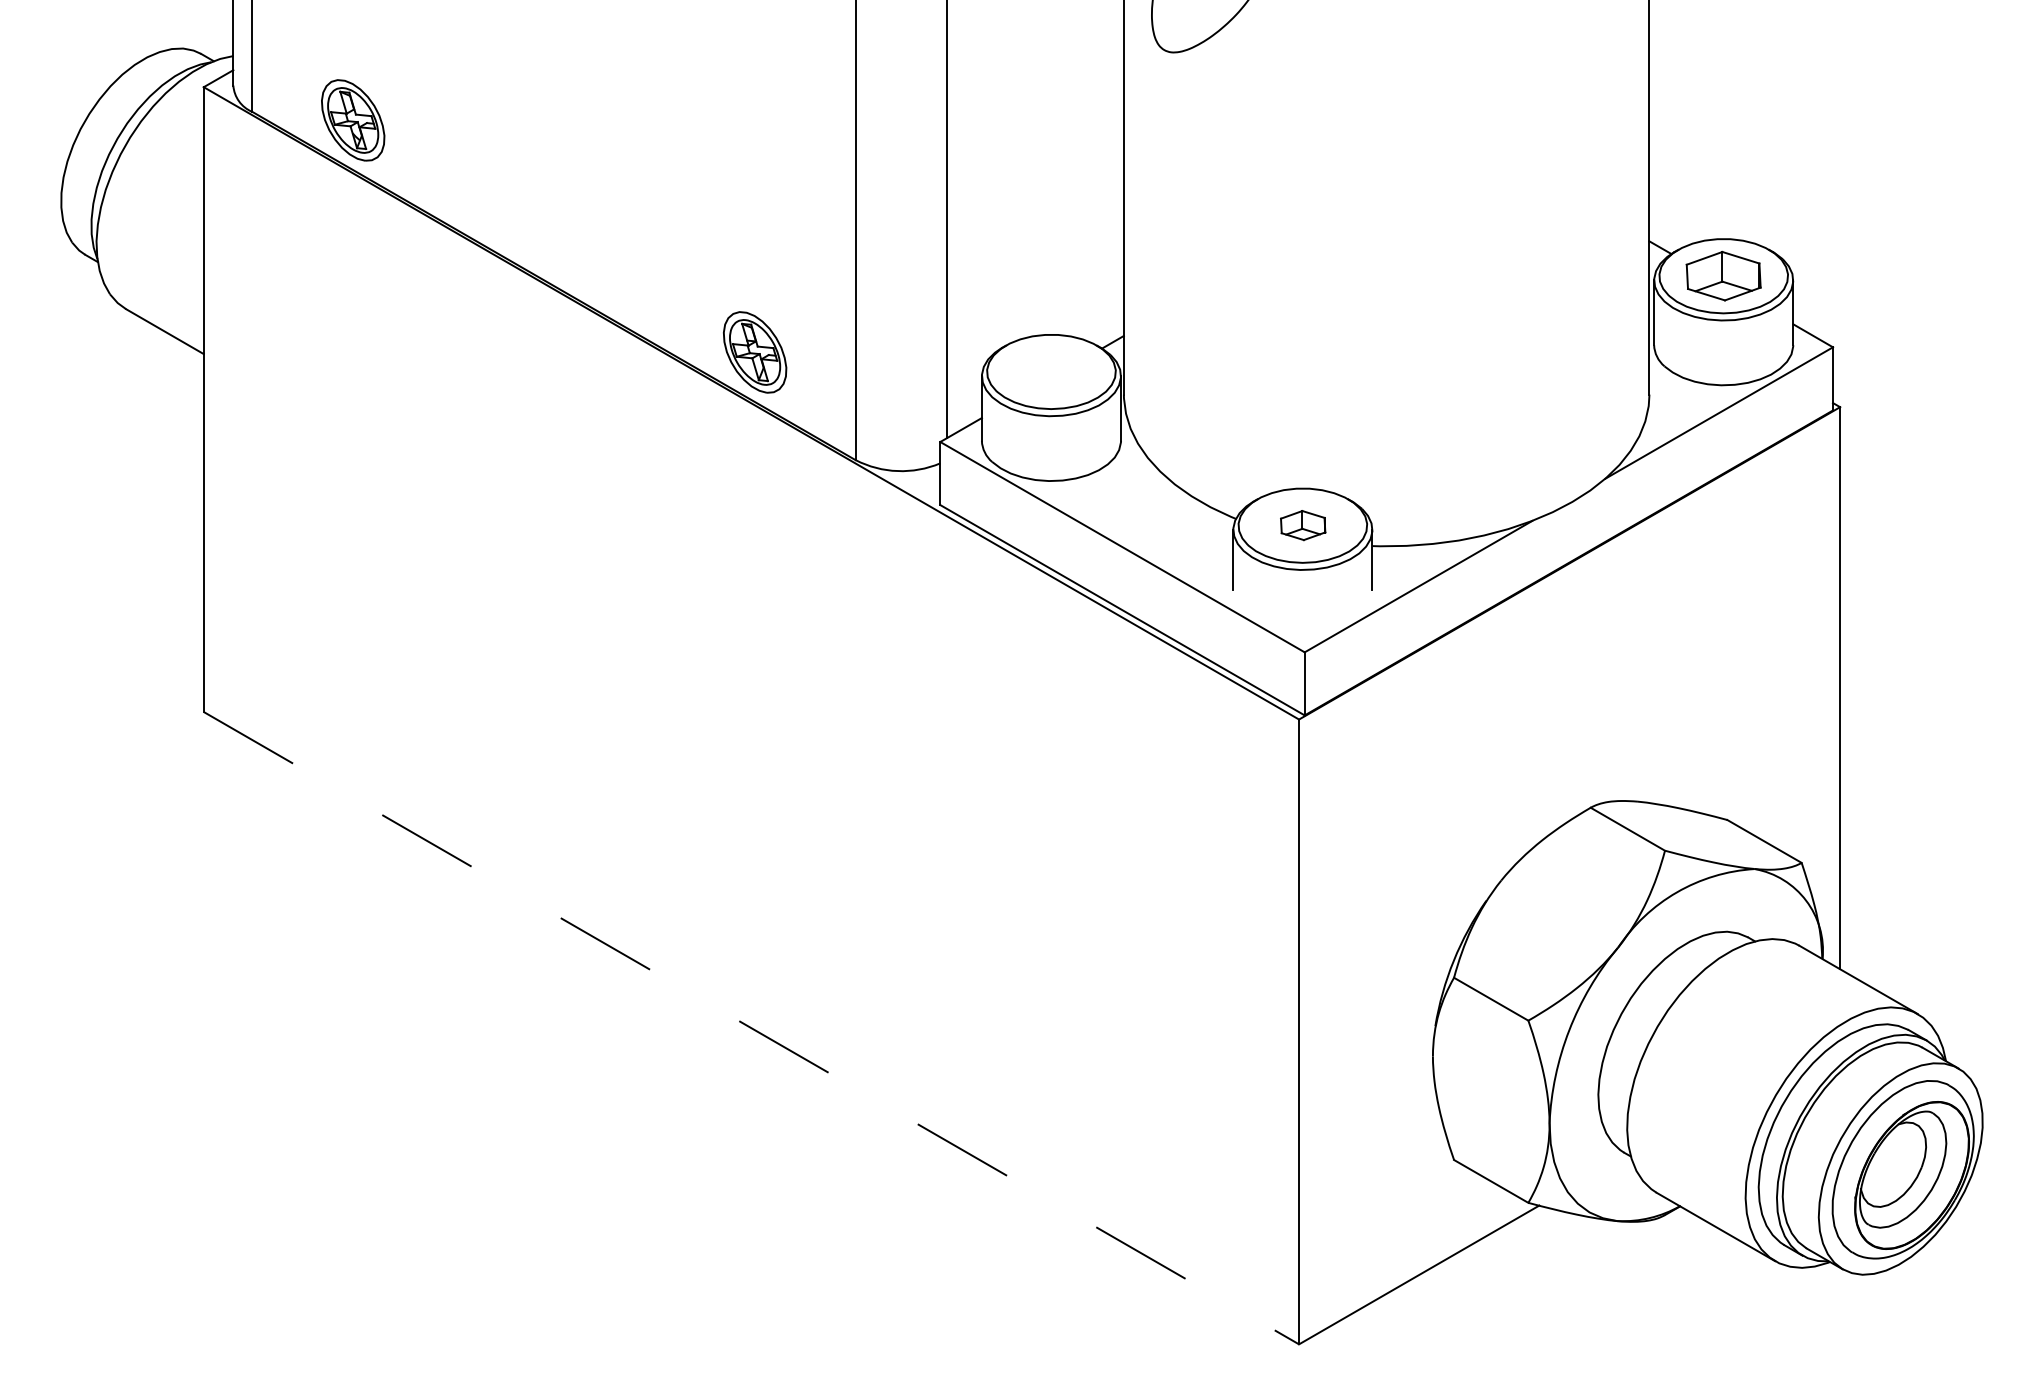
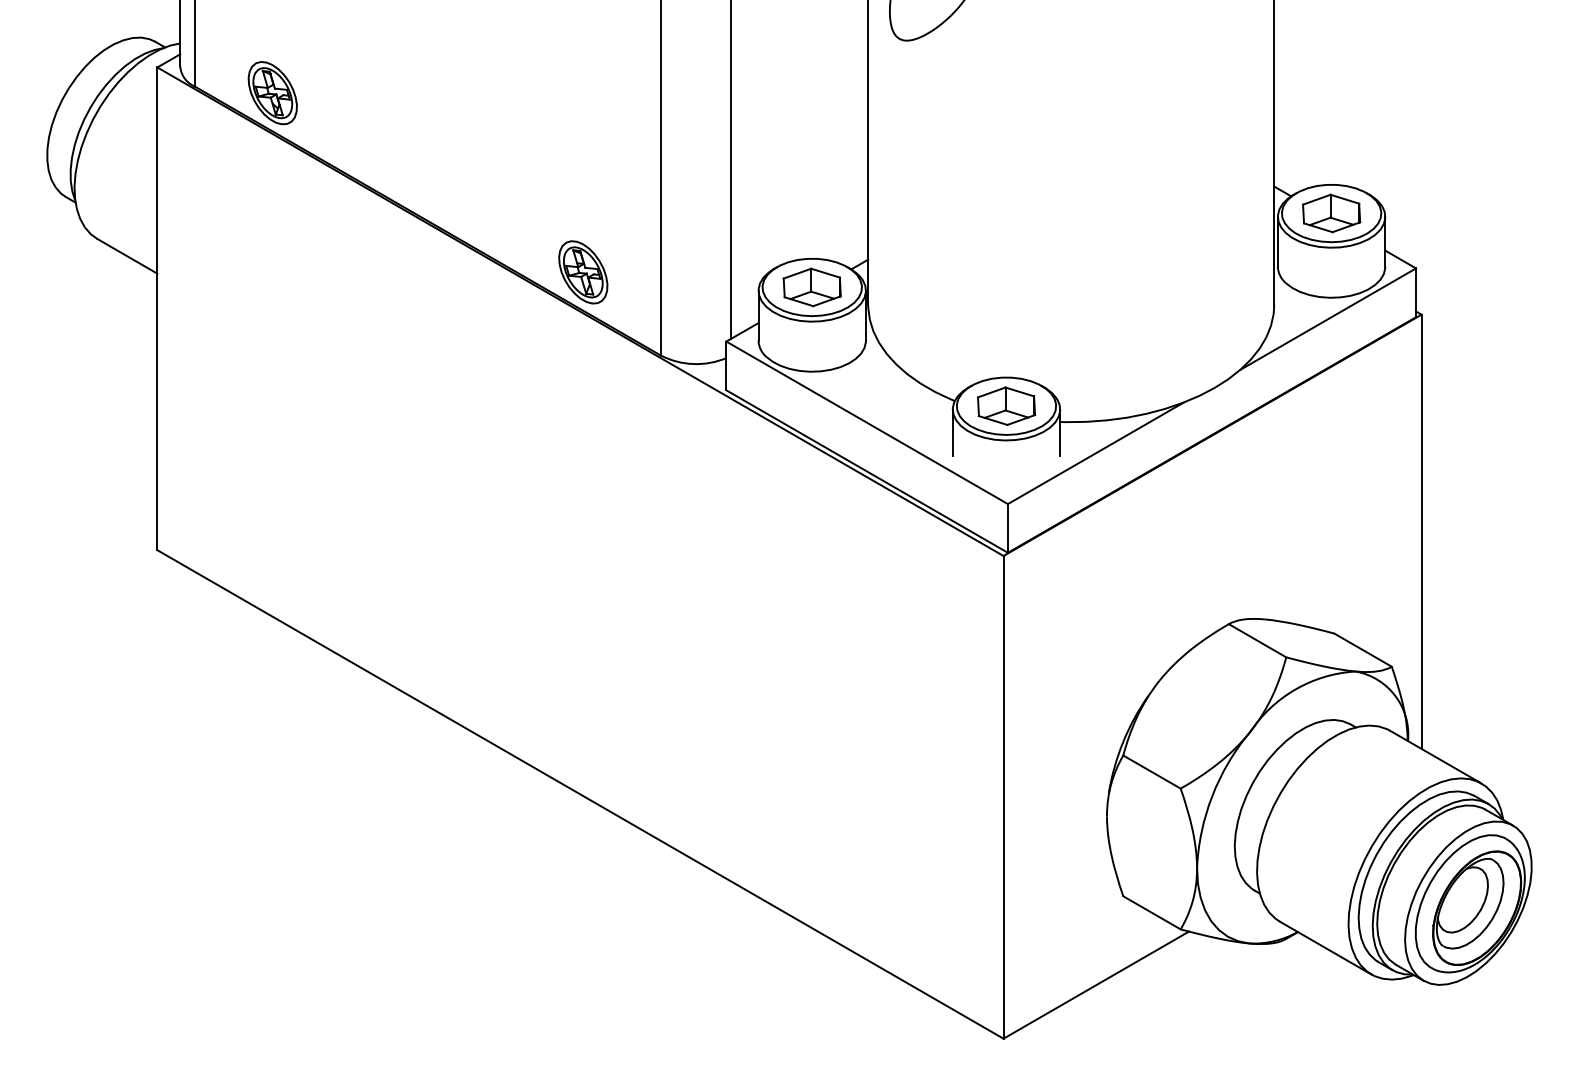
part: (1050, 371) -> (811, 287), added
part: (1302, 524) -> (1006, 405), size x1.67
line: (751, 1028) -> (580, 794), dashed -> solid

